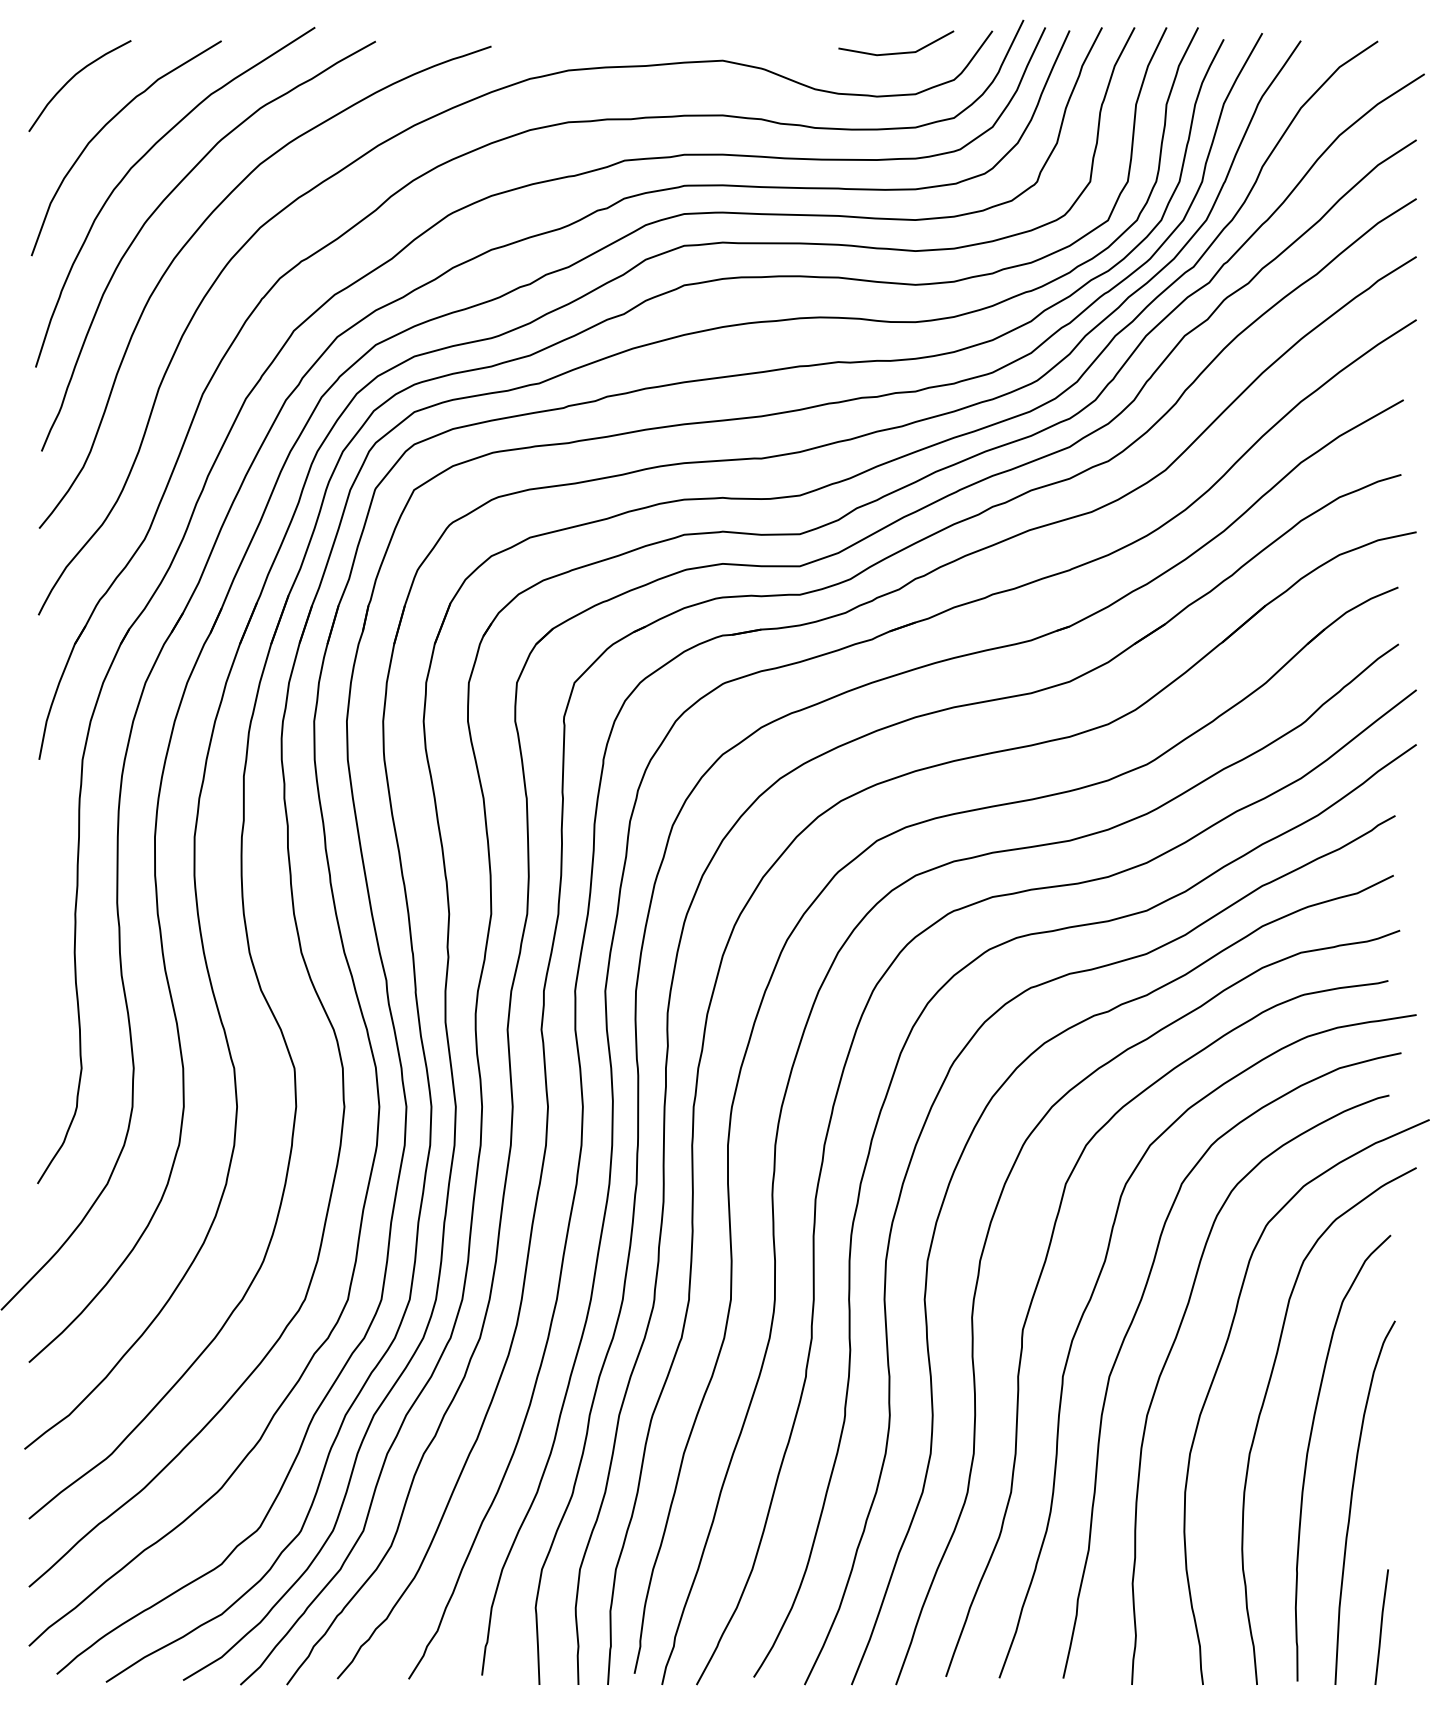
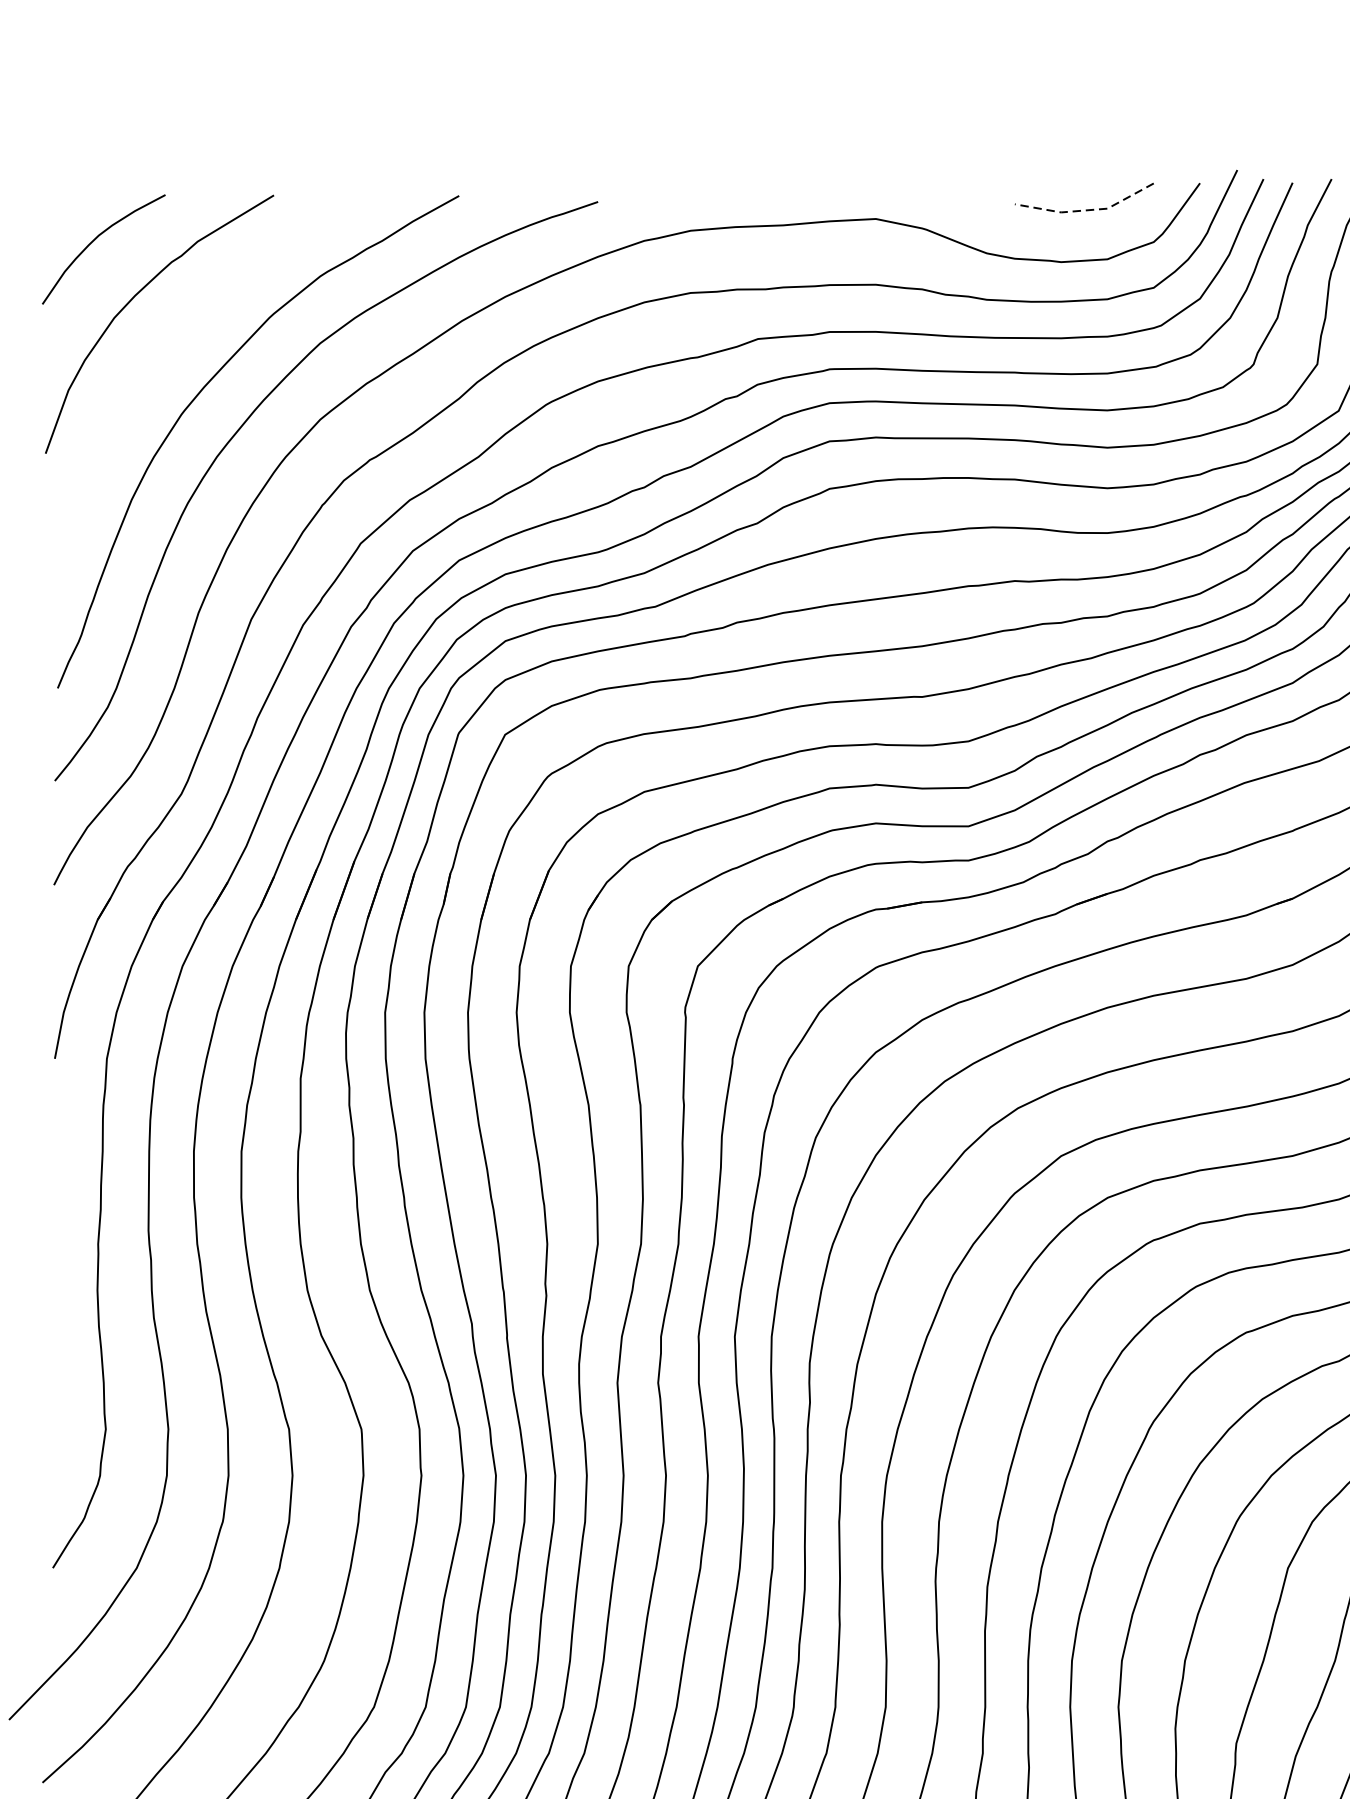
line: (897, 53) -> (1085, 210), solid -> dashed
curve: (140, 160) -> (176, 338), removed

